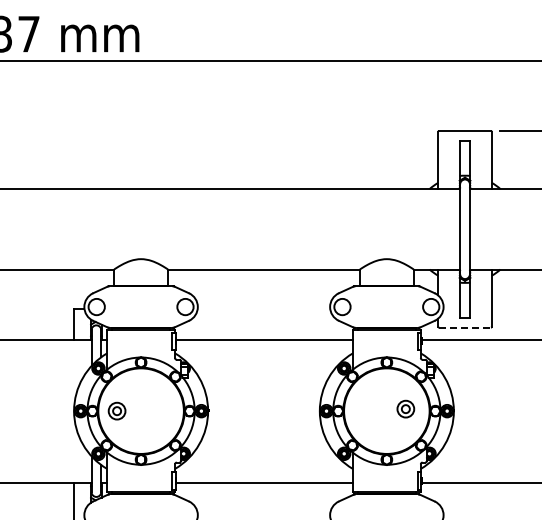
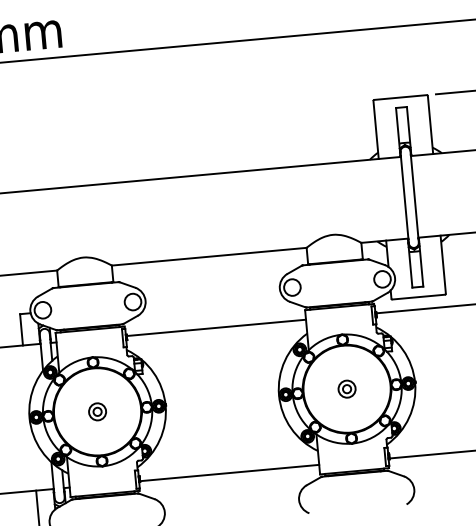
line: (465, 327) -> (419, 296), dashed -> solid
part: (405, 408) -> (346, 388), moved
part: (116, 410) -> (96, 411), moved

